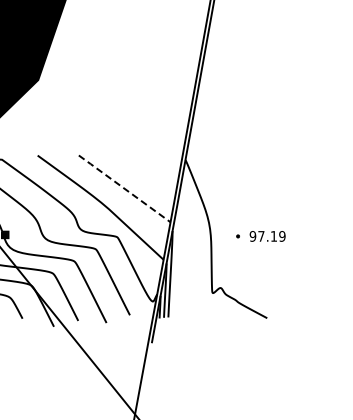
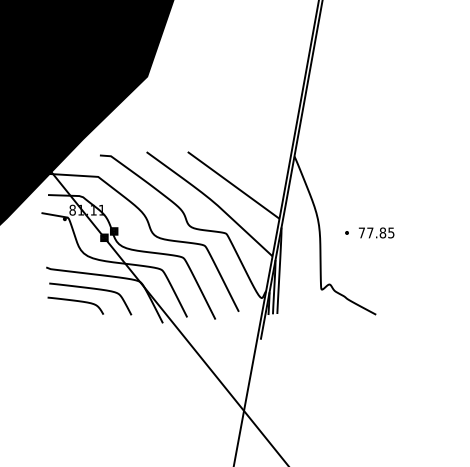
line: (124, 187) -> (233, 184), dashed -> solid
text: (267, 235) -> (376, 232), 97.19 -> 77.85

